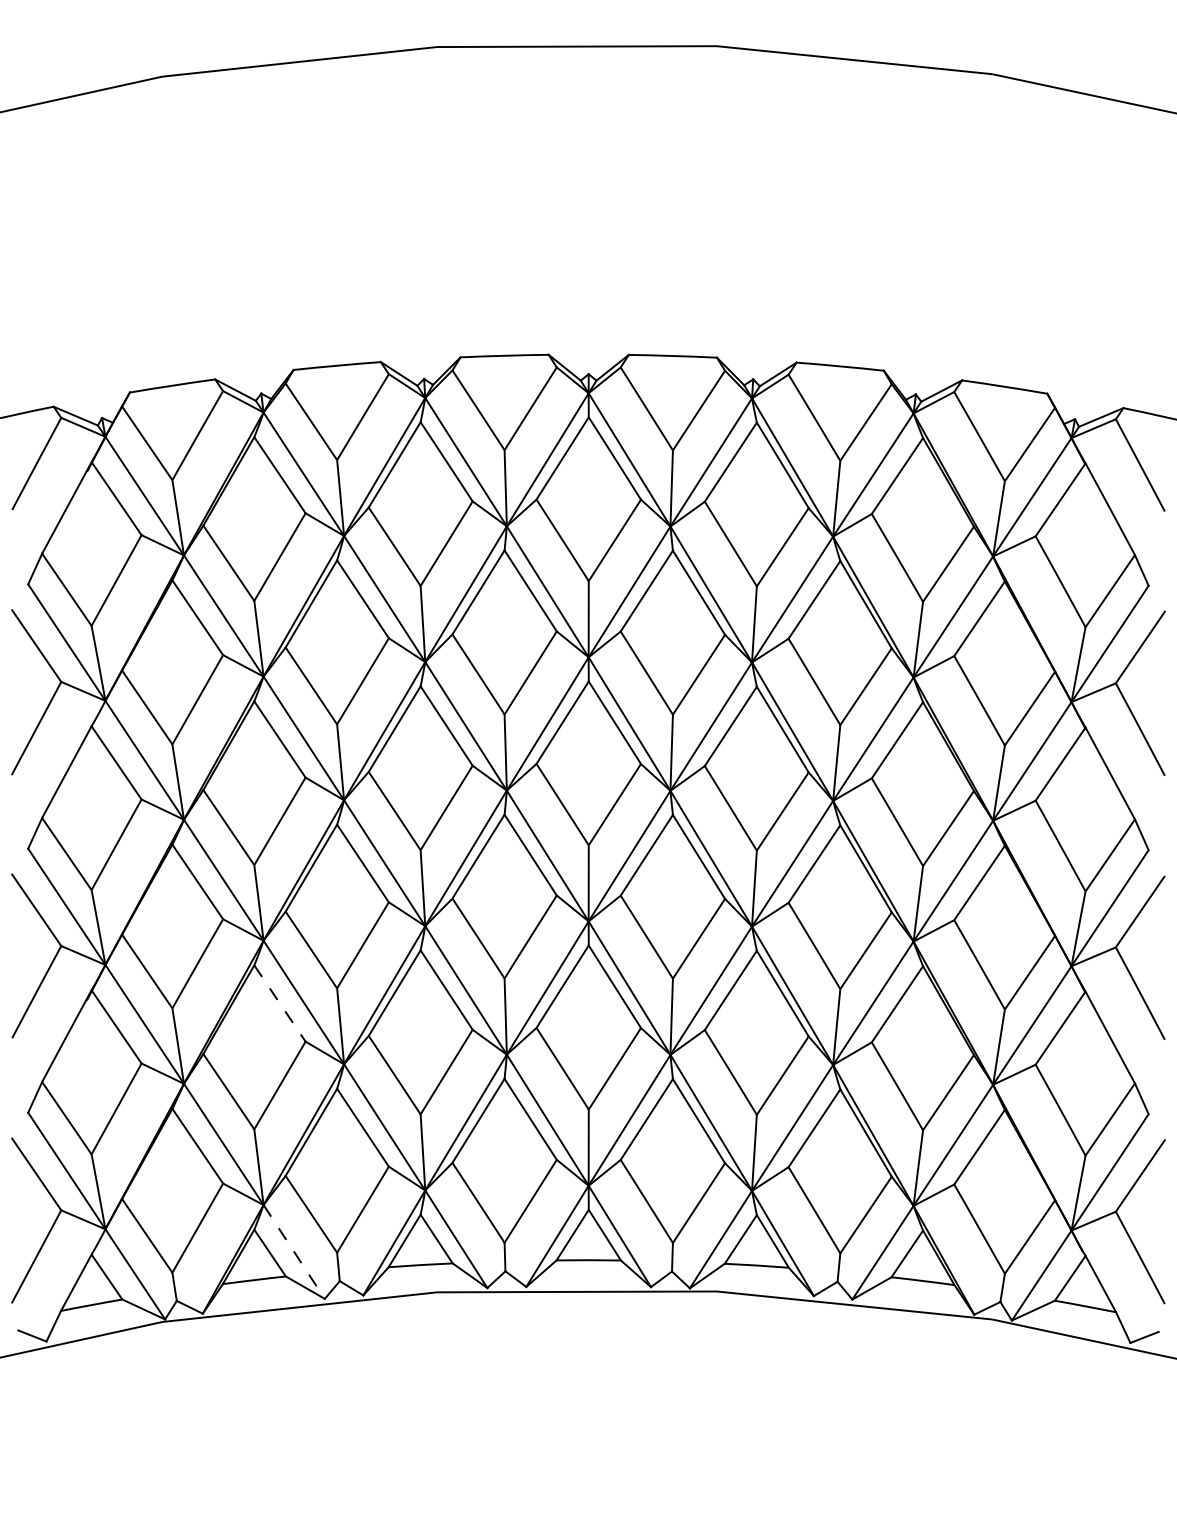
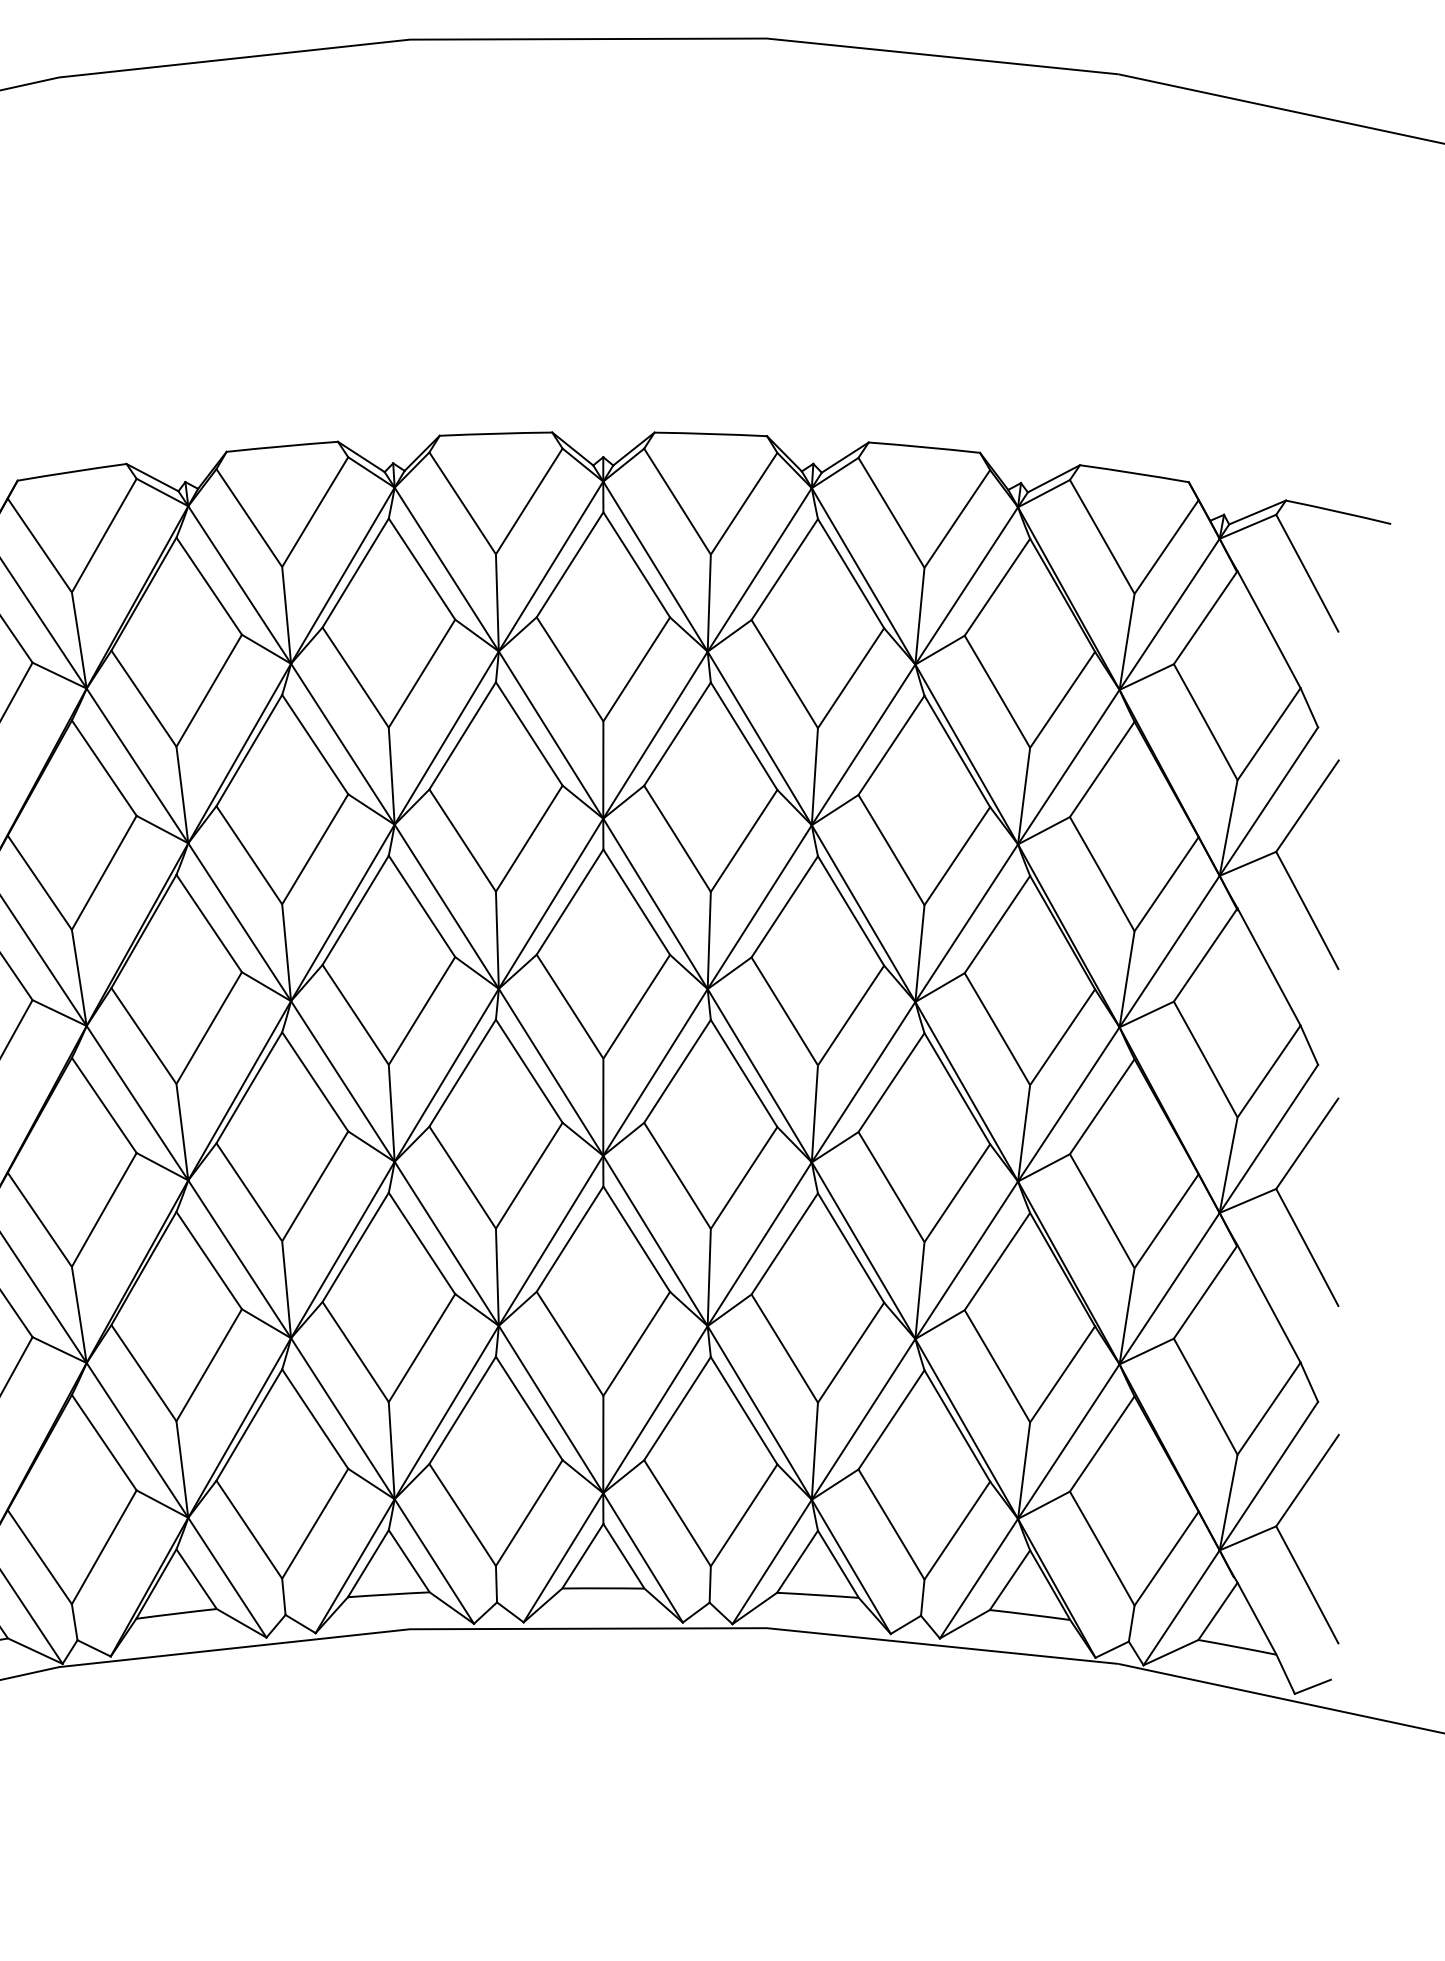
line: (279, 1003) -> (208, 1260), dashed -> solid
line: (294, 1252) -> (227, 1578), dashed -> solid

